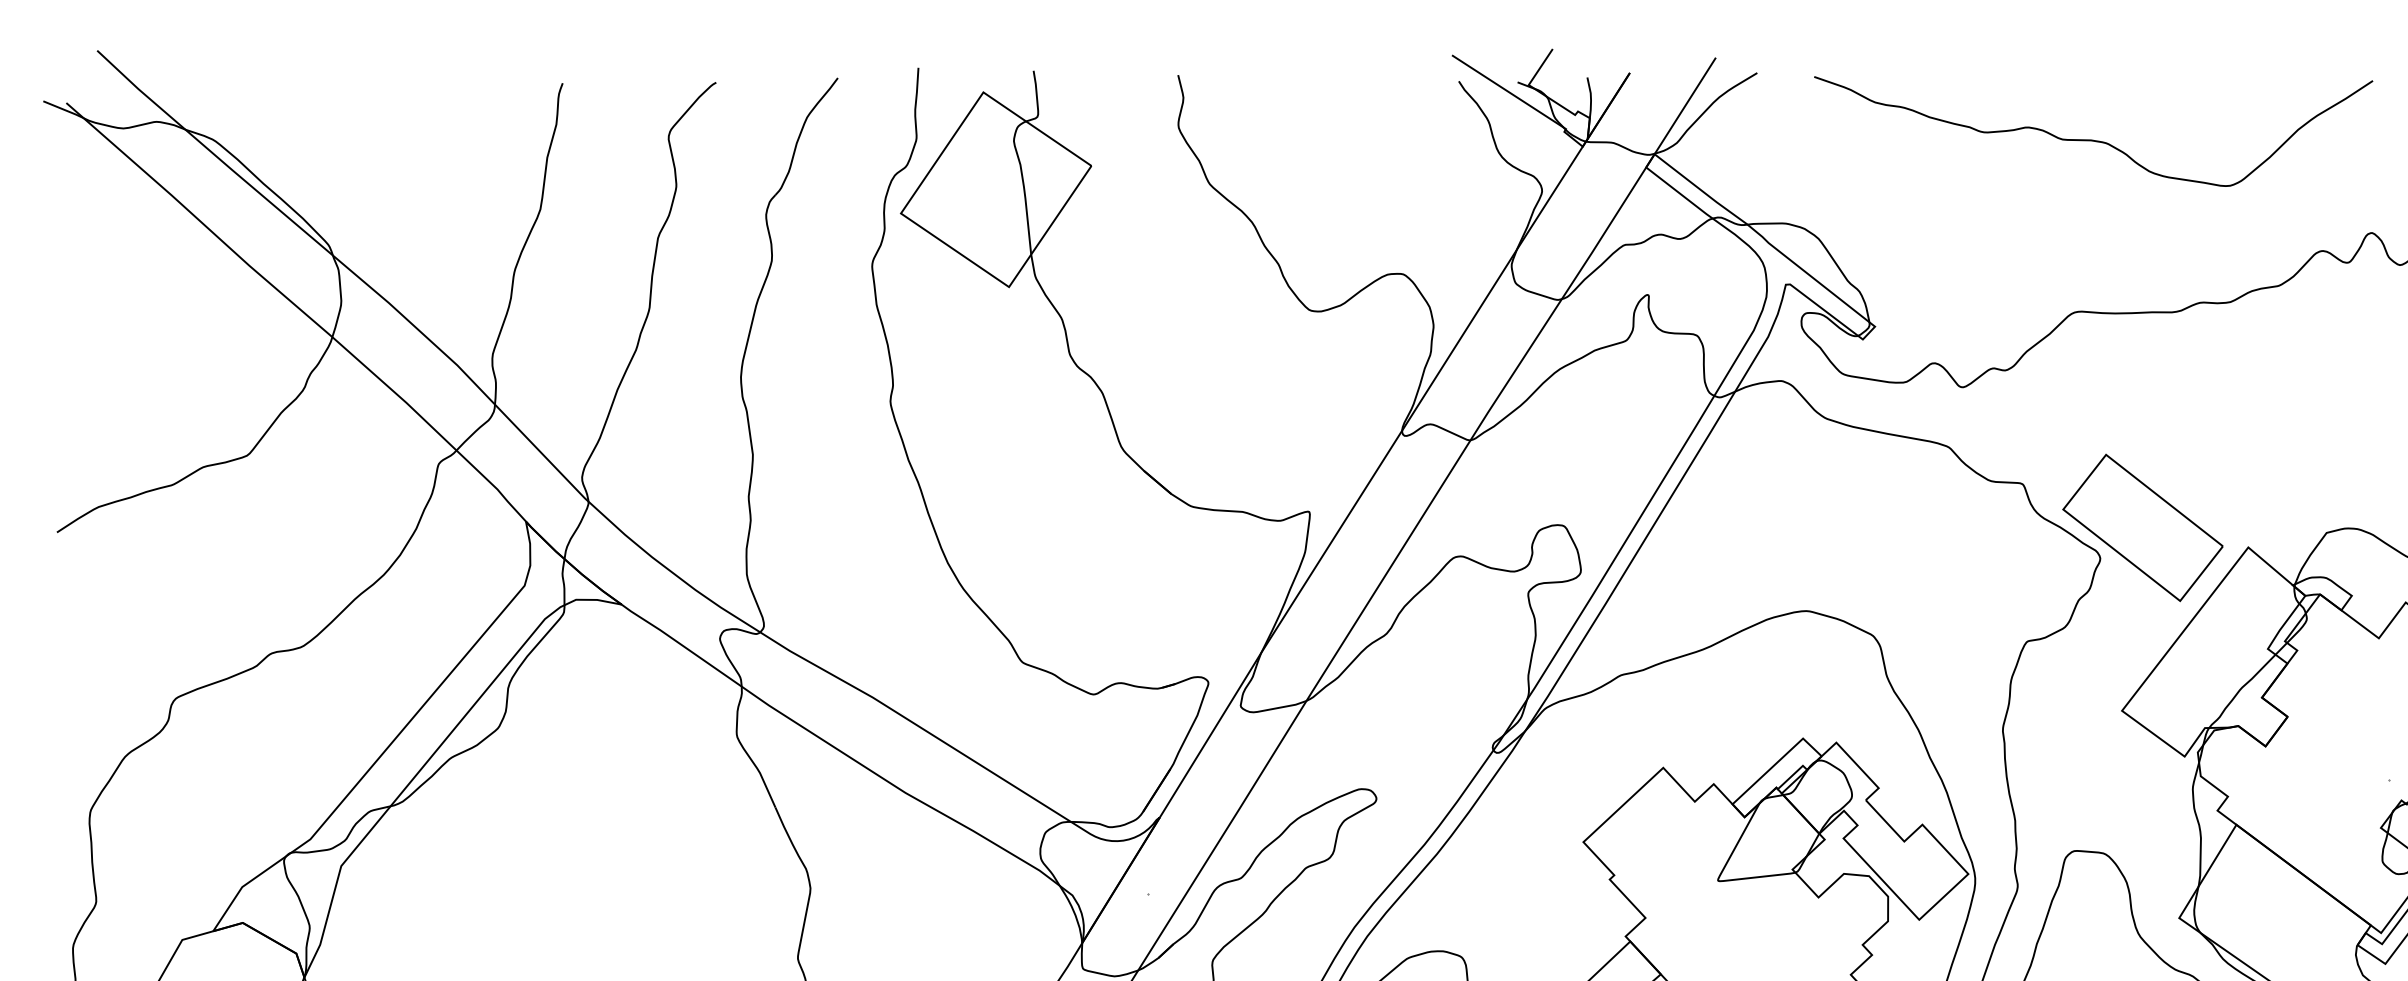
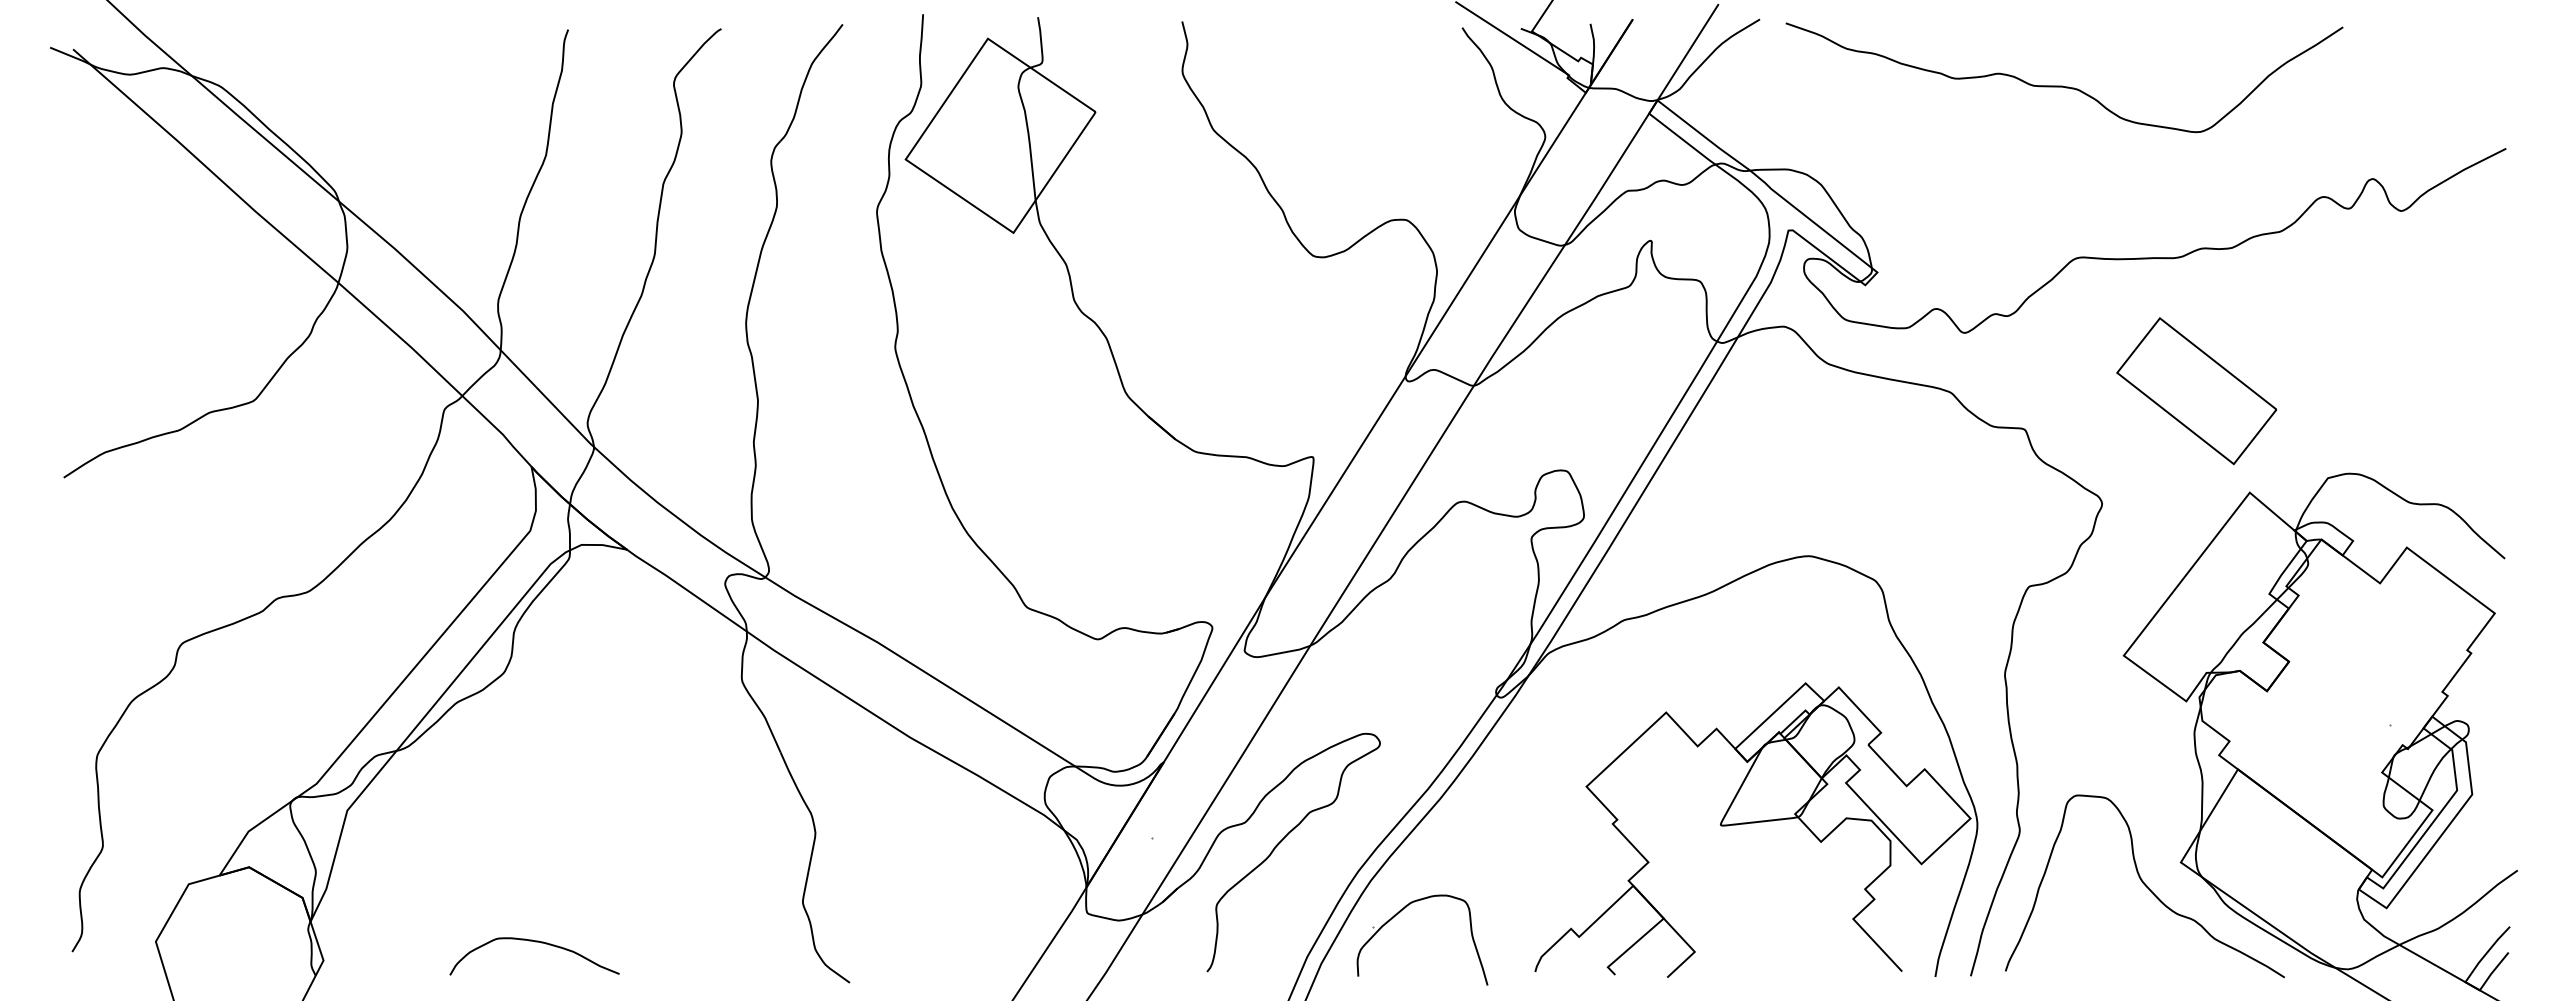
curve: (2091, 139) -> (2062, 85), moved
part: (2142, 528) -> (2196, 391), moved

